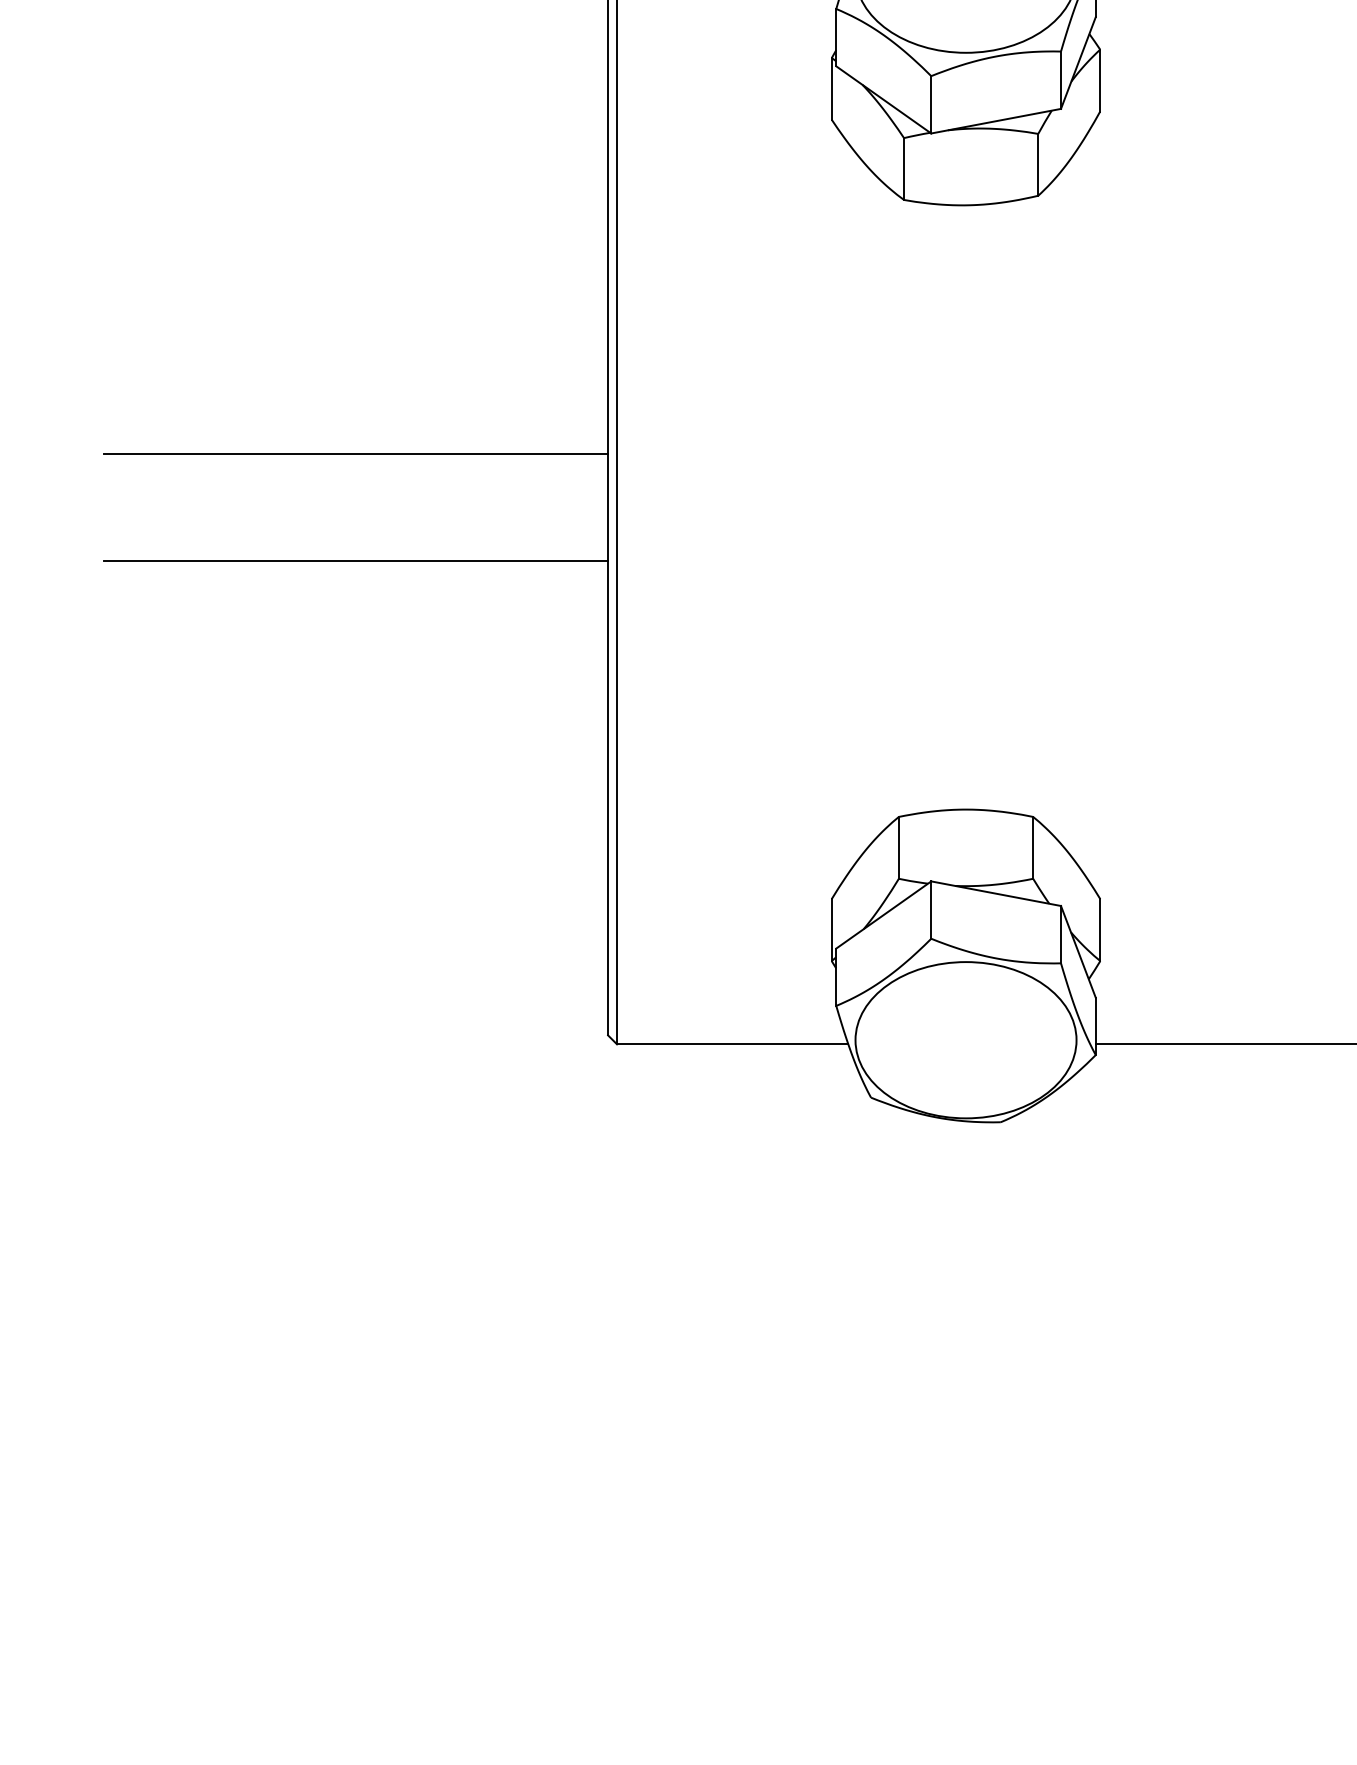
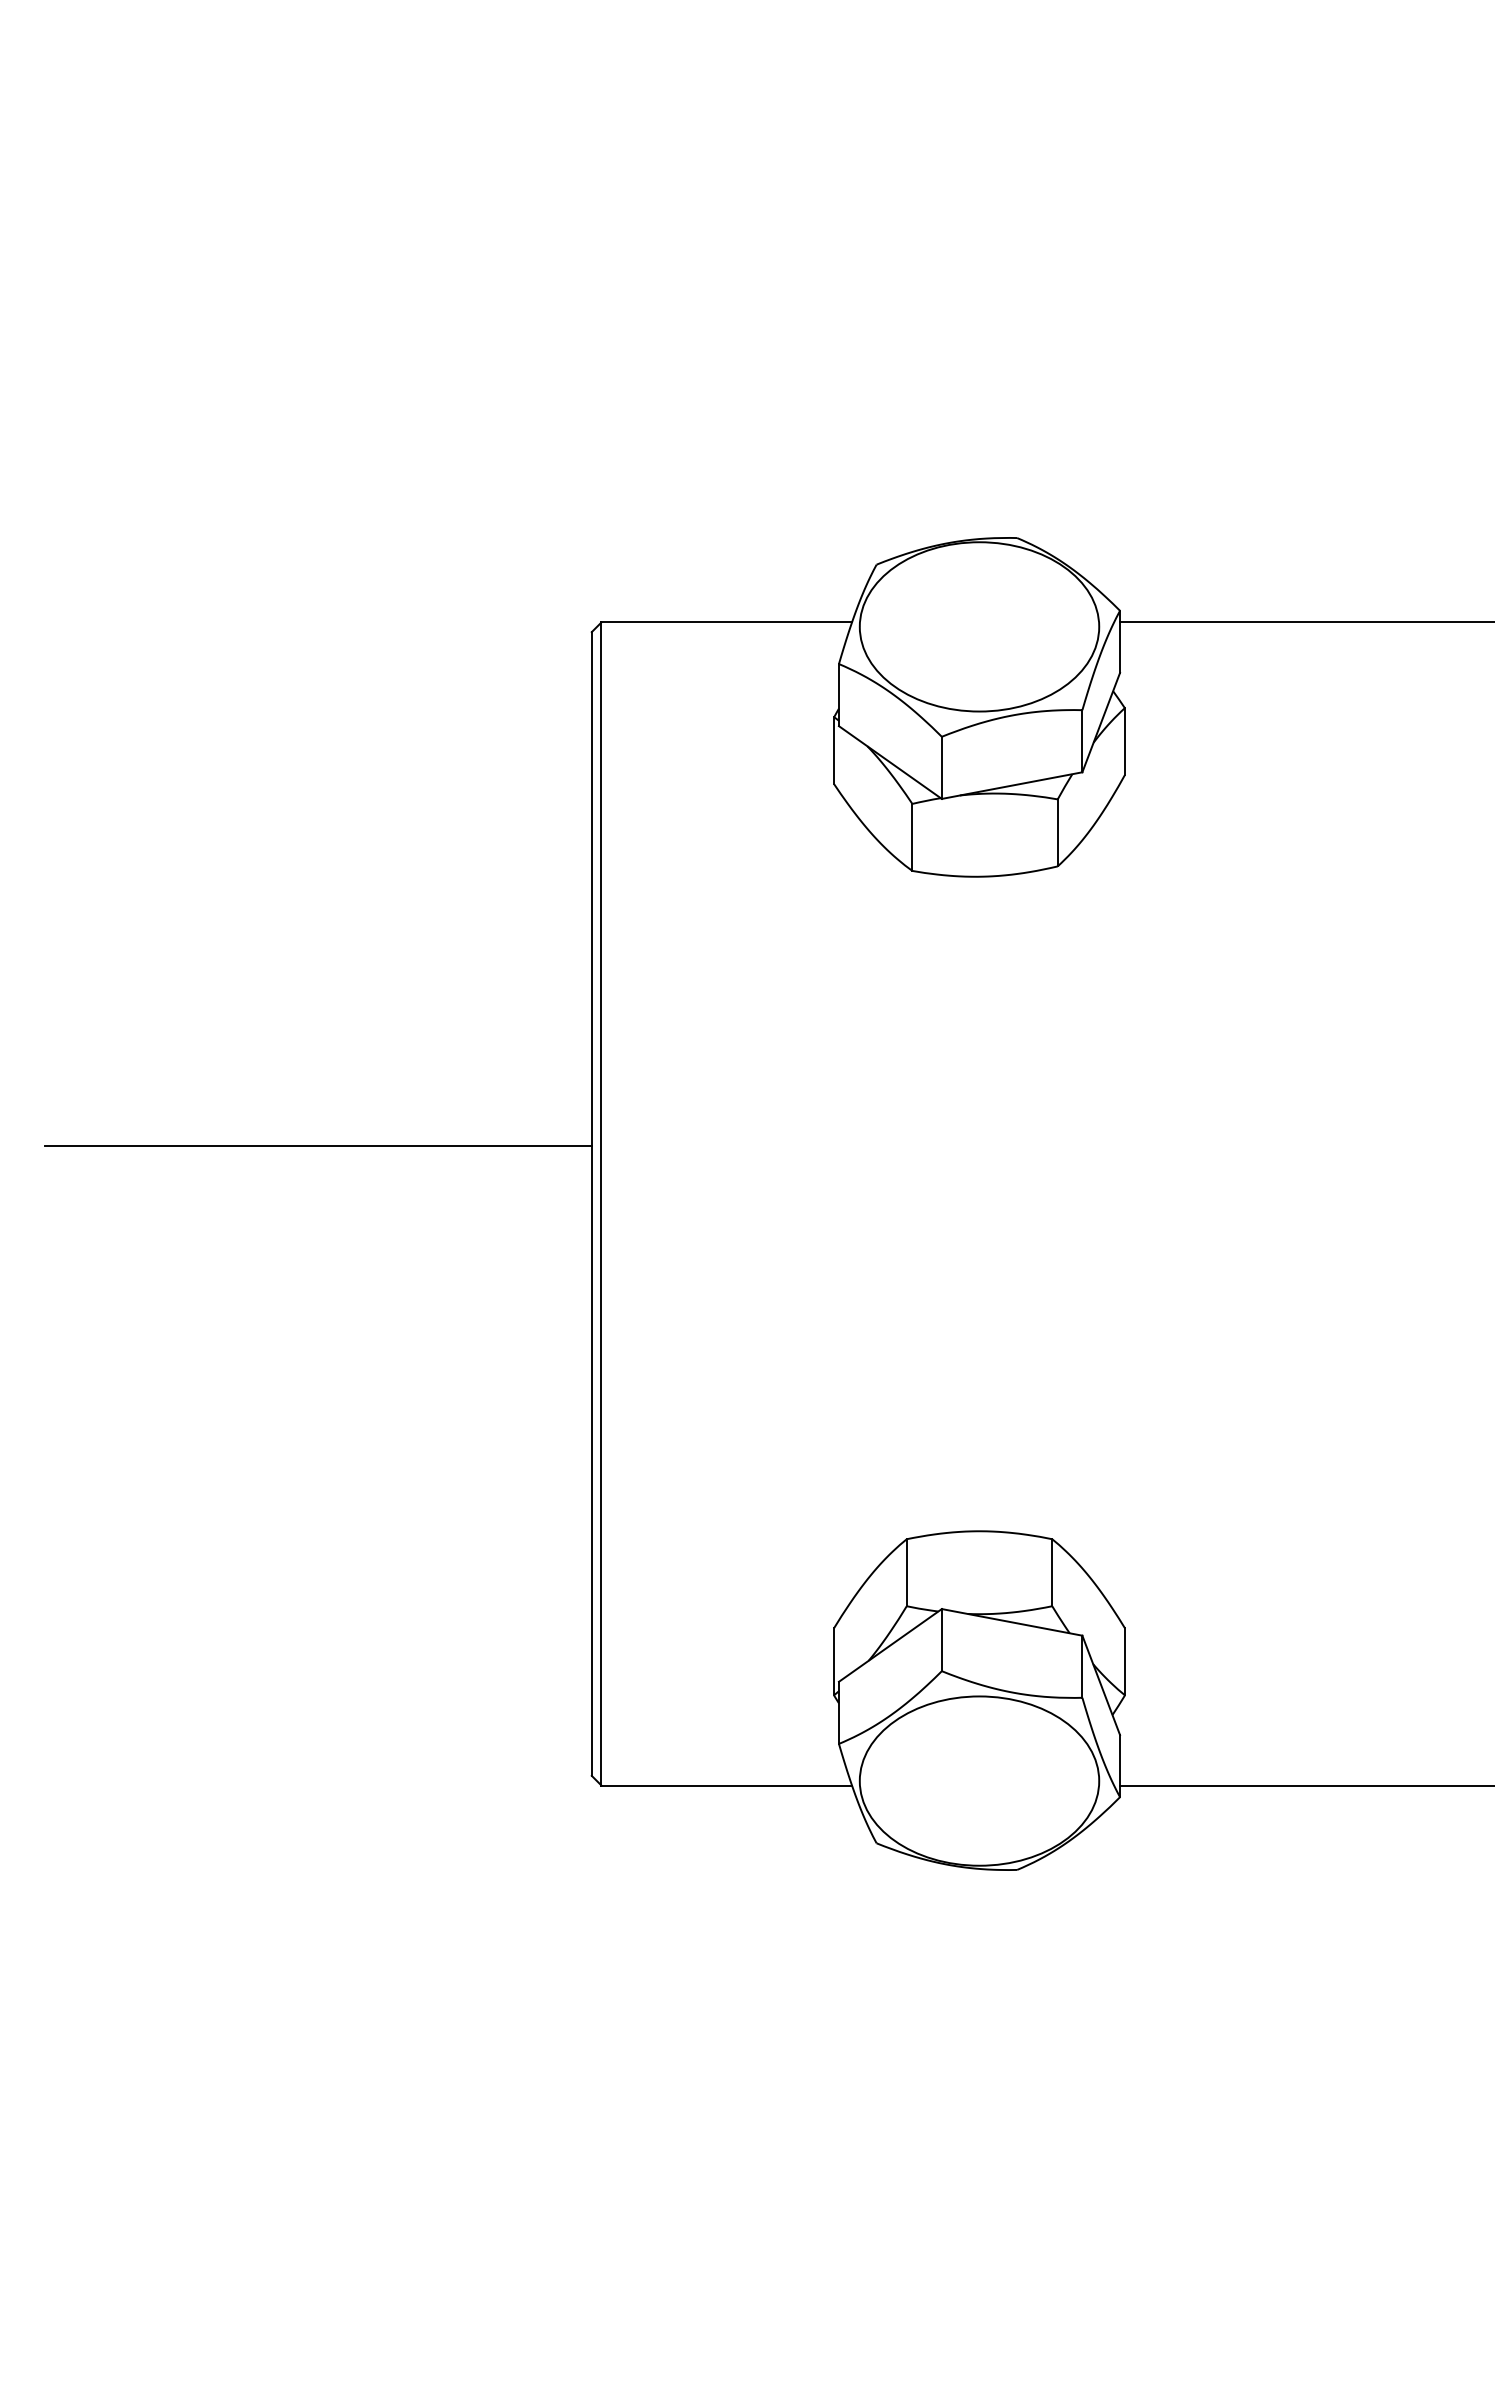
line: (355, 561) -> (318, 1262), removed

